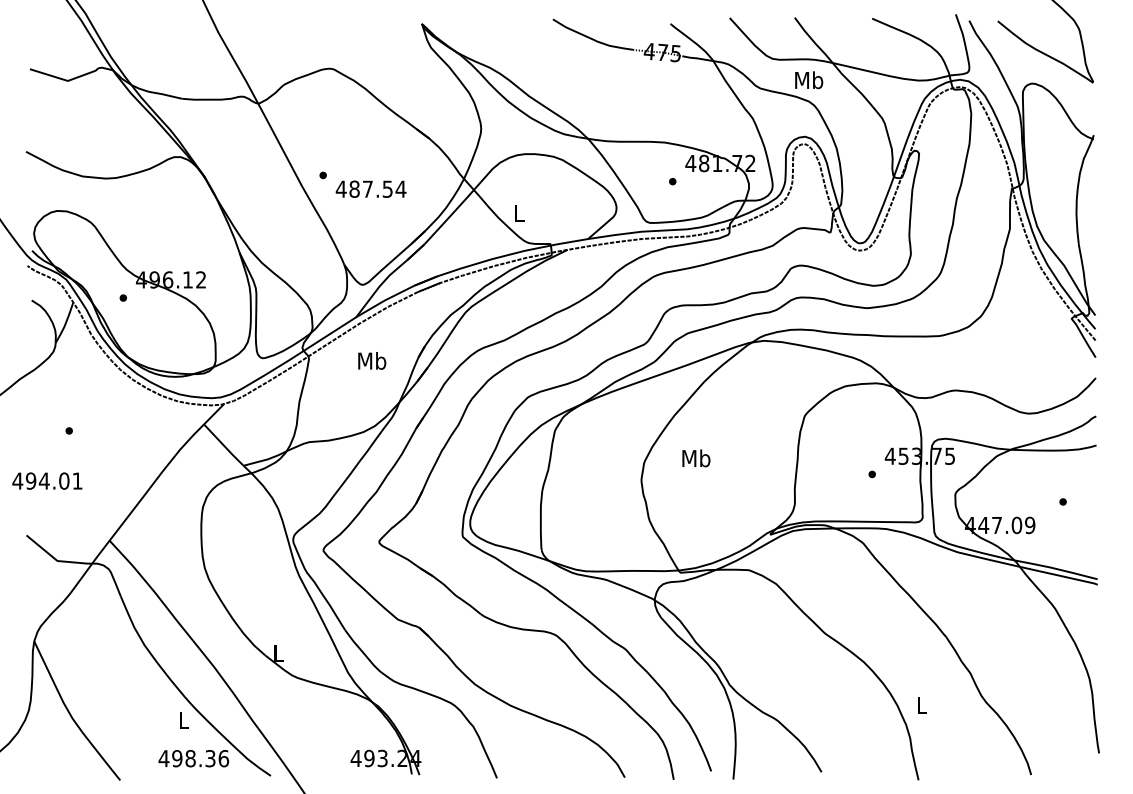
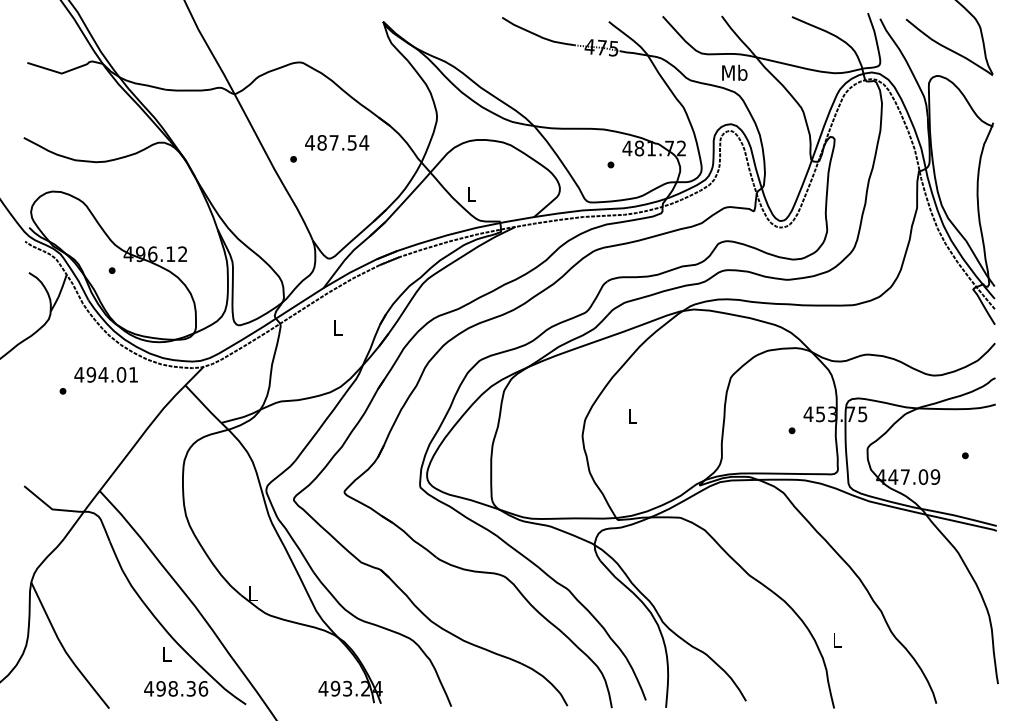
text: (371, 188) -> (337, 142), moved
text: (371, 360) -> (337, 327), Mb -> L
text: (696, 458) -> (632, 416), Mb -> L
text: (46, 480) -> (105, 374), moved

